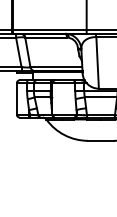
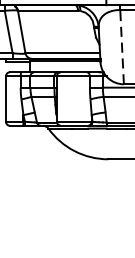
line: (97, 62) -> (121, 46), solid -> dashed

